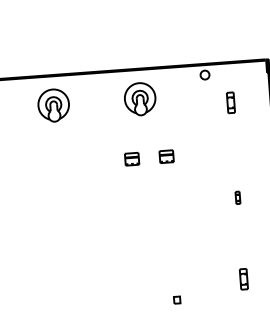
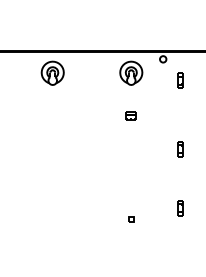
part: (140, 98) -> (131, 72), moved
part: (130, 158) -> (105, 115), removed
part: (238, 197) -> (180, 149), size x1.67

